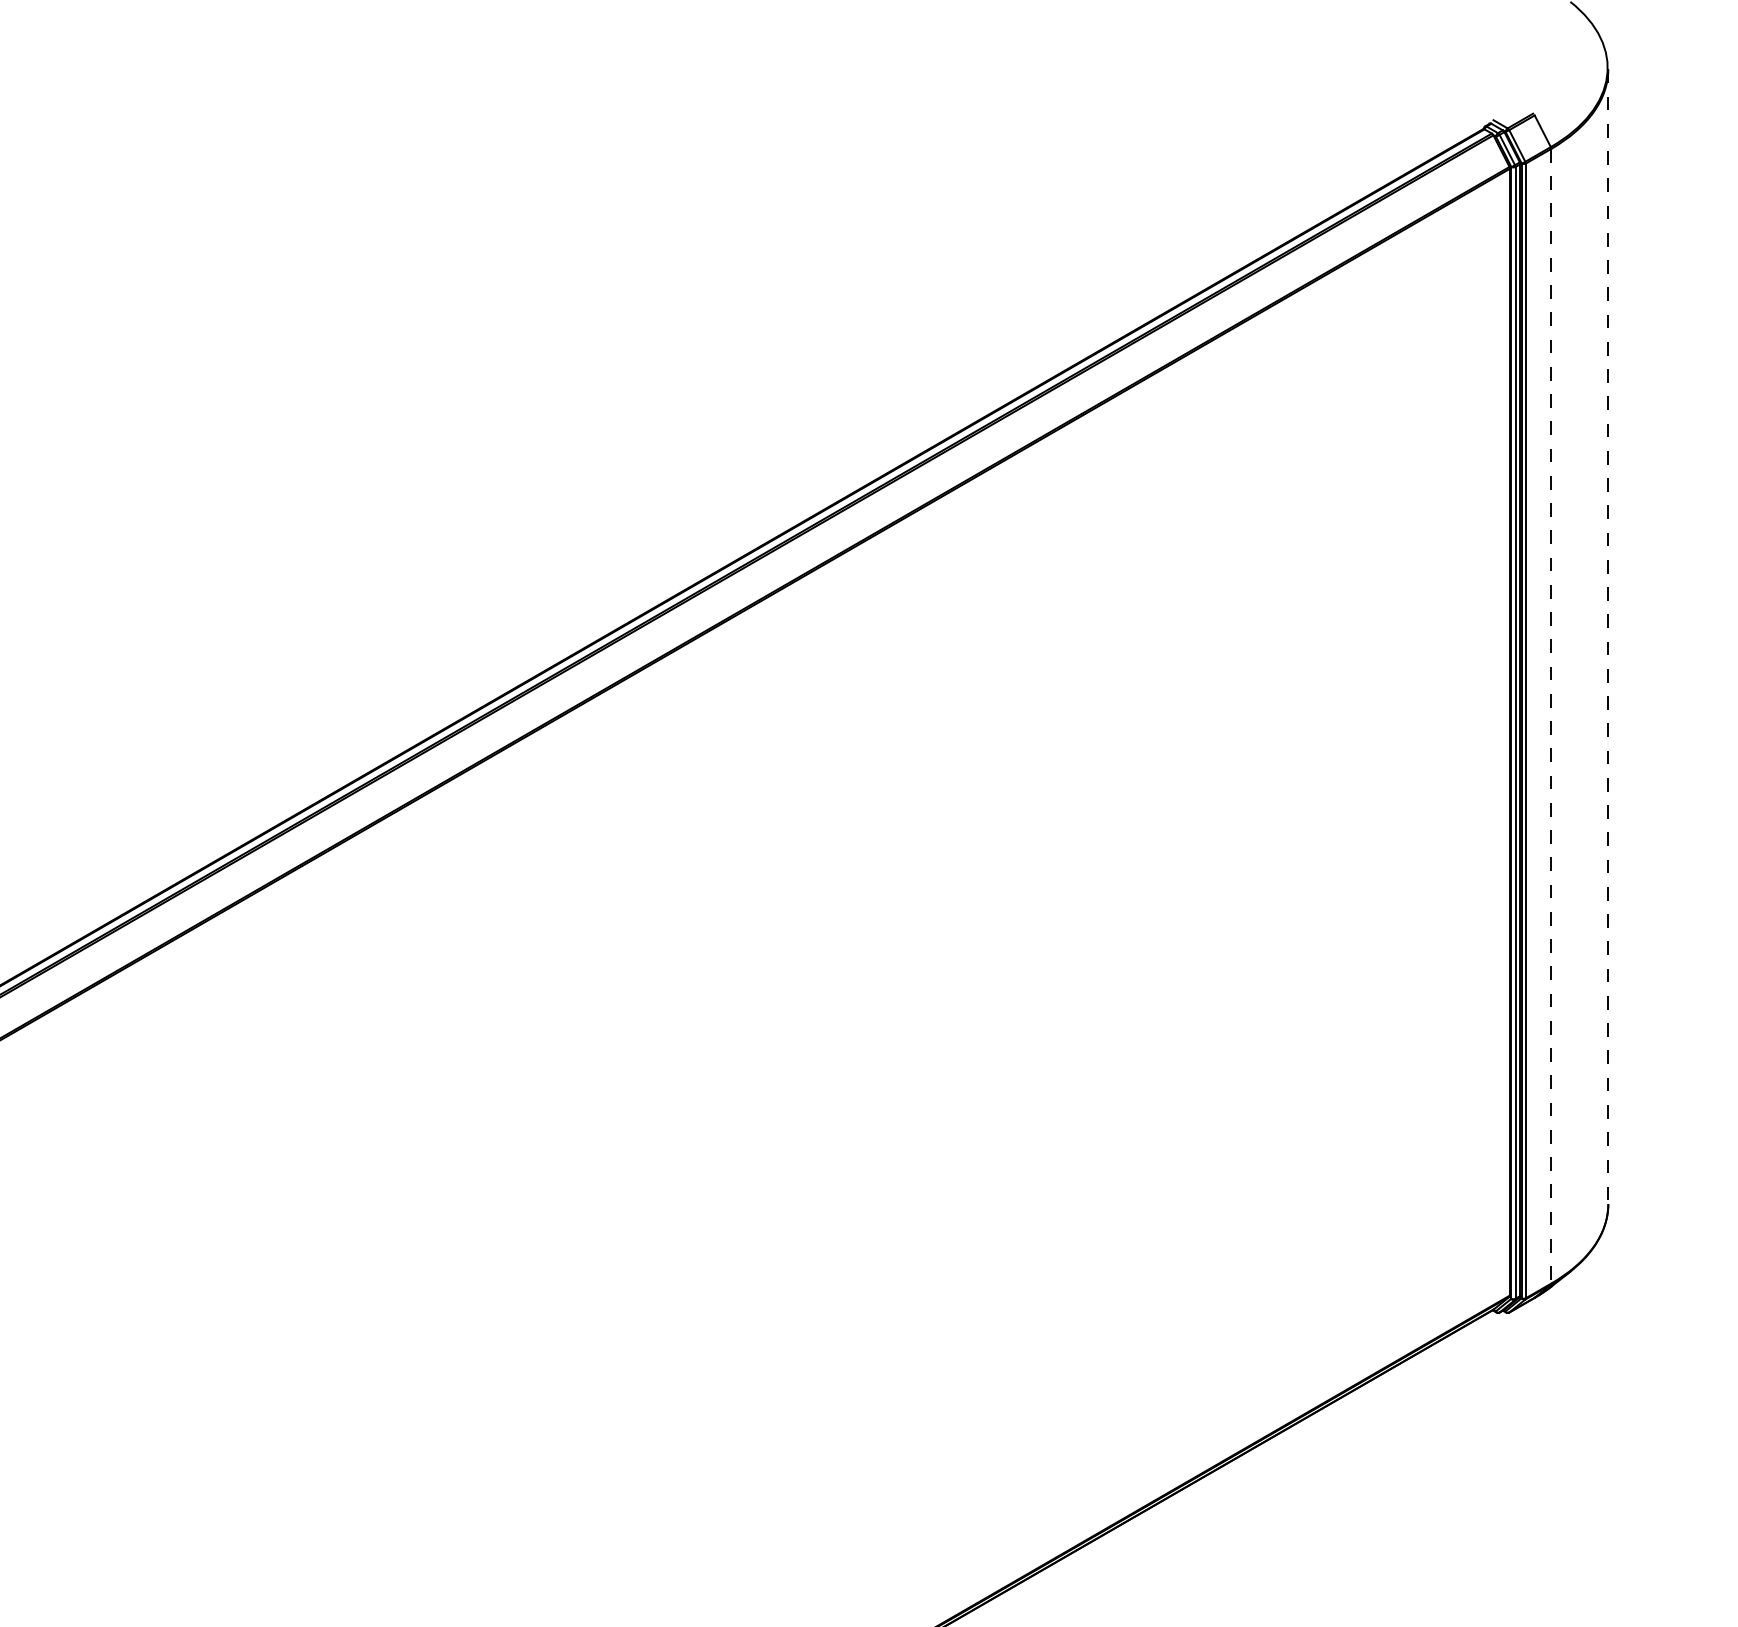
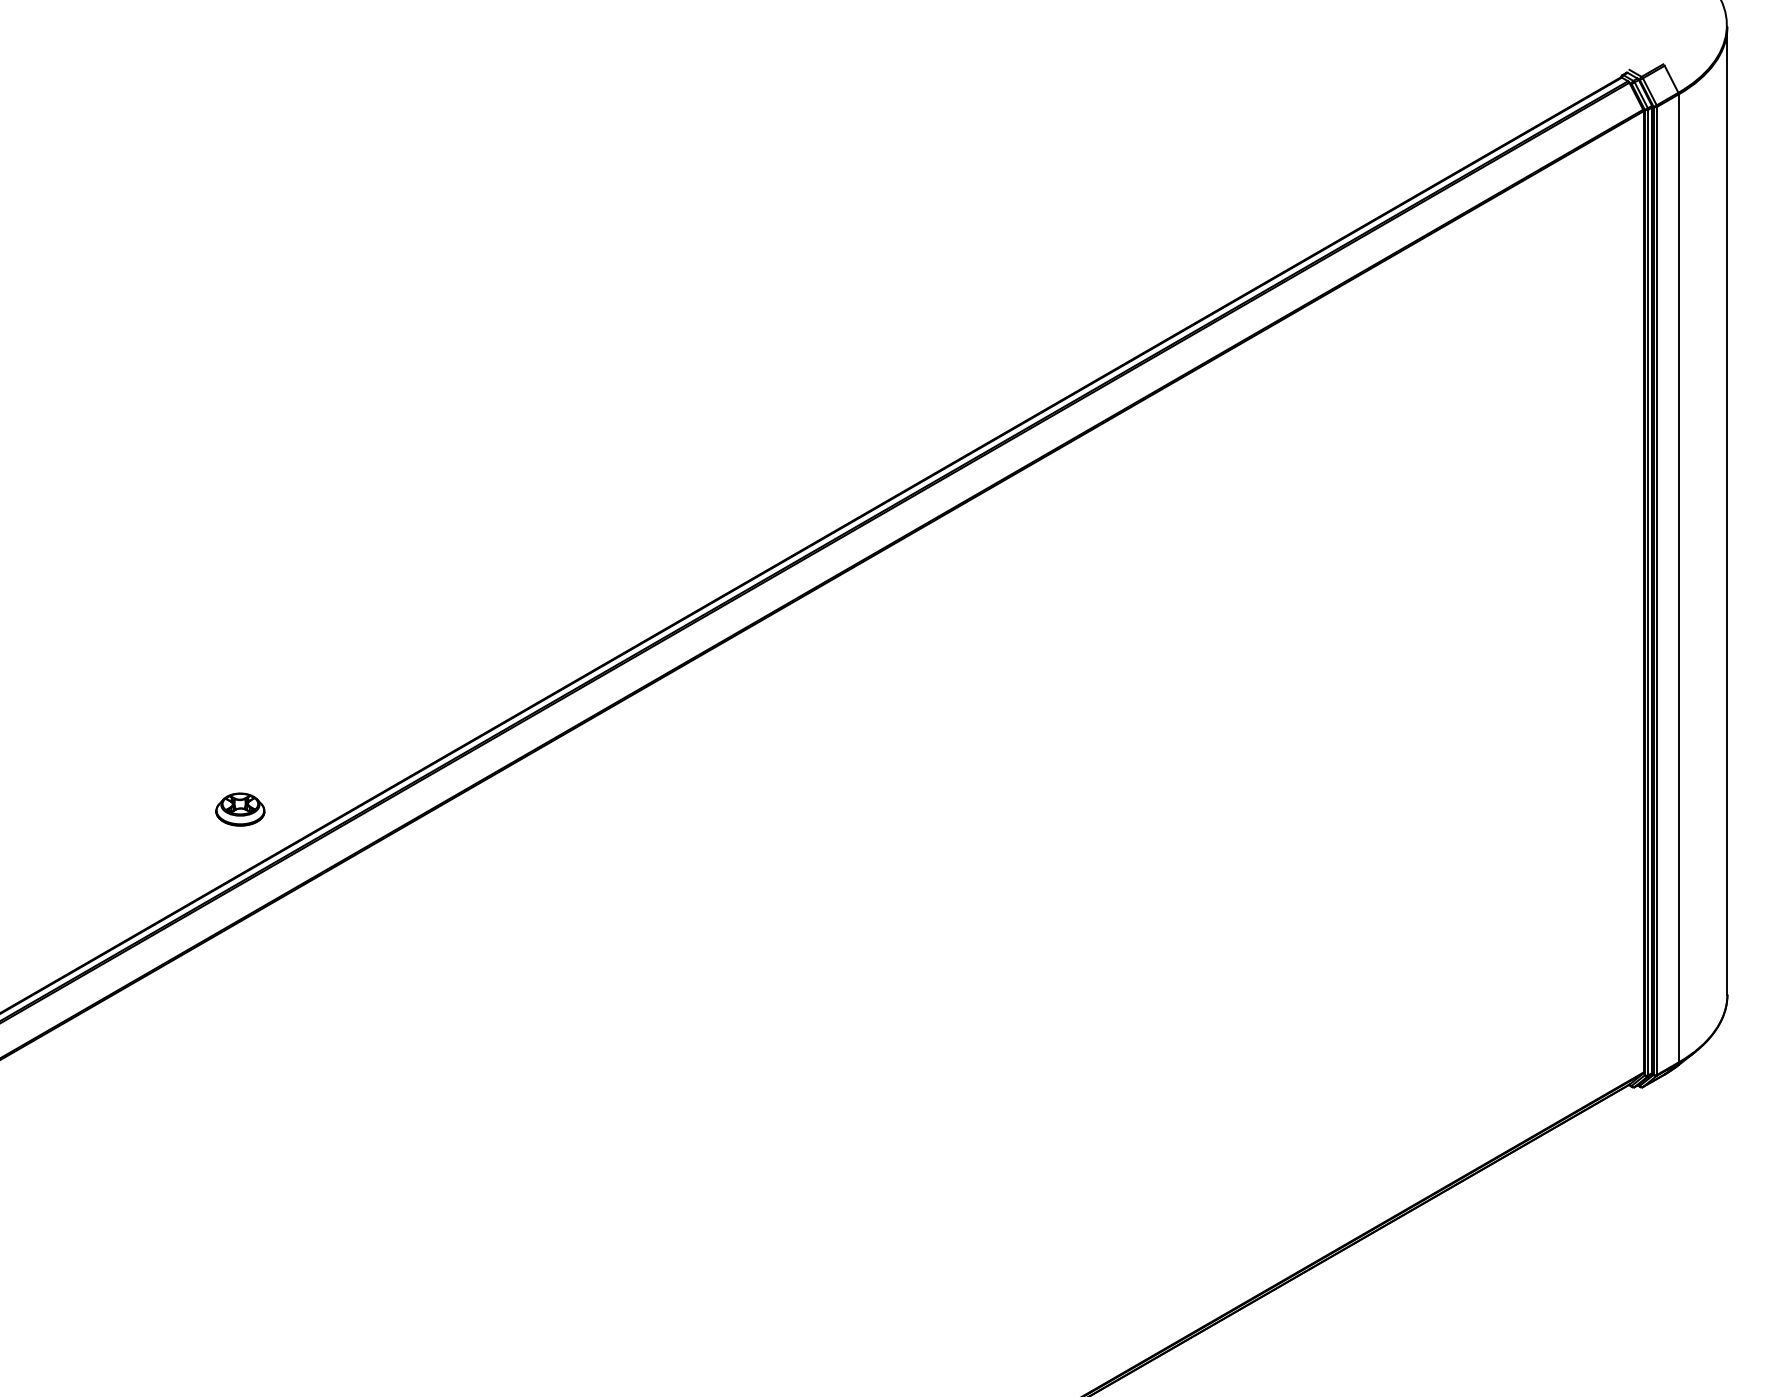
line: (1608, 636) -> (1727, 510), dashed -> solid
line: (1550, 716) -> (1678, 578), dashed -> solid

